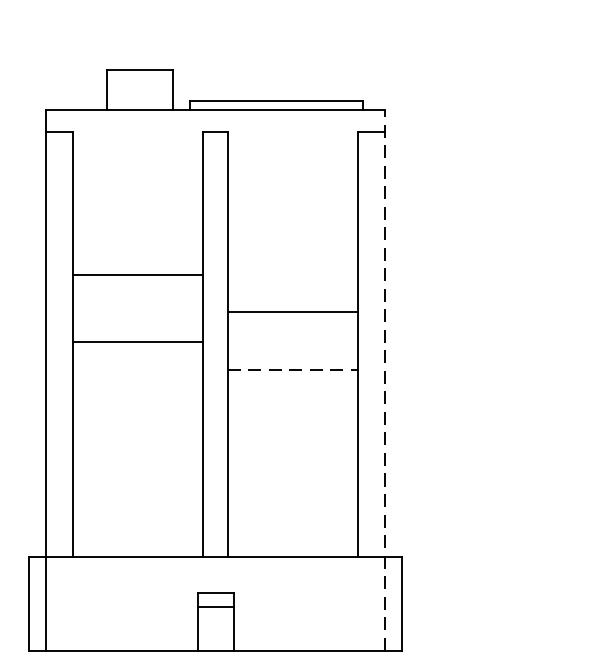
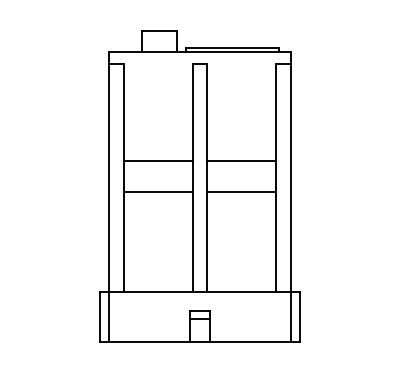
line: (138, 274) -> (158, 160), moved
line: (138, 341) -> (158, 191), moved
line: (292, 369) -> (241, 191), dashed -> solid
line: (384, 380) -> (290, 197), dashed -> solid

